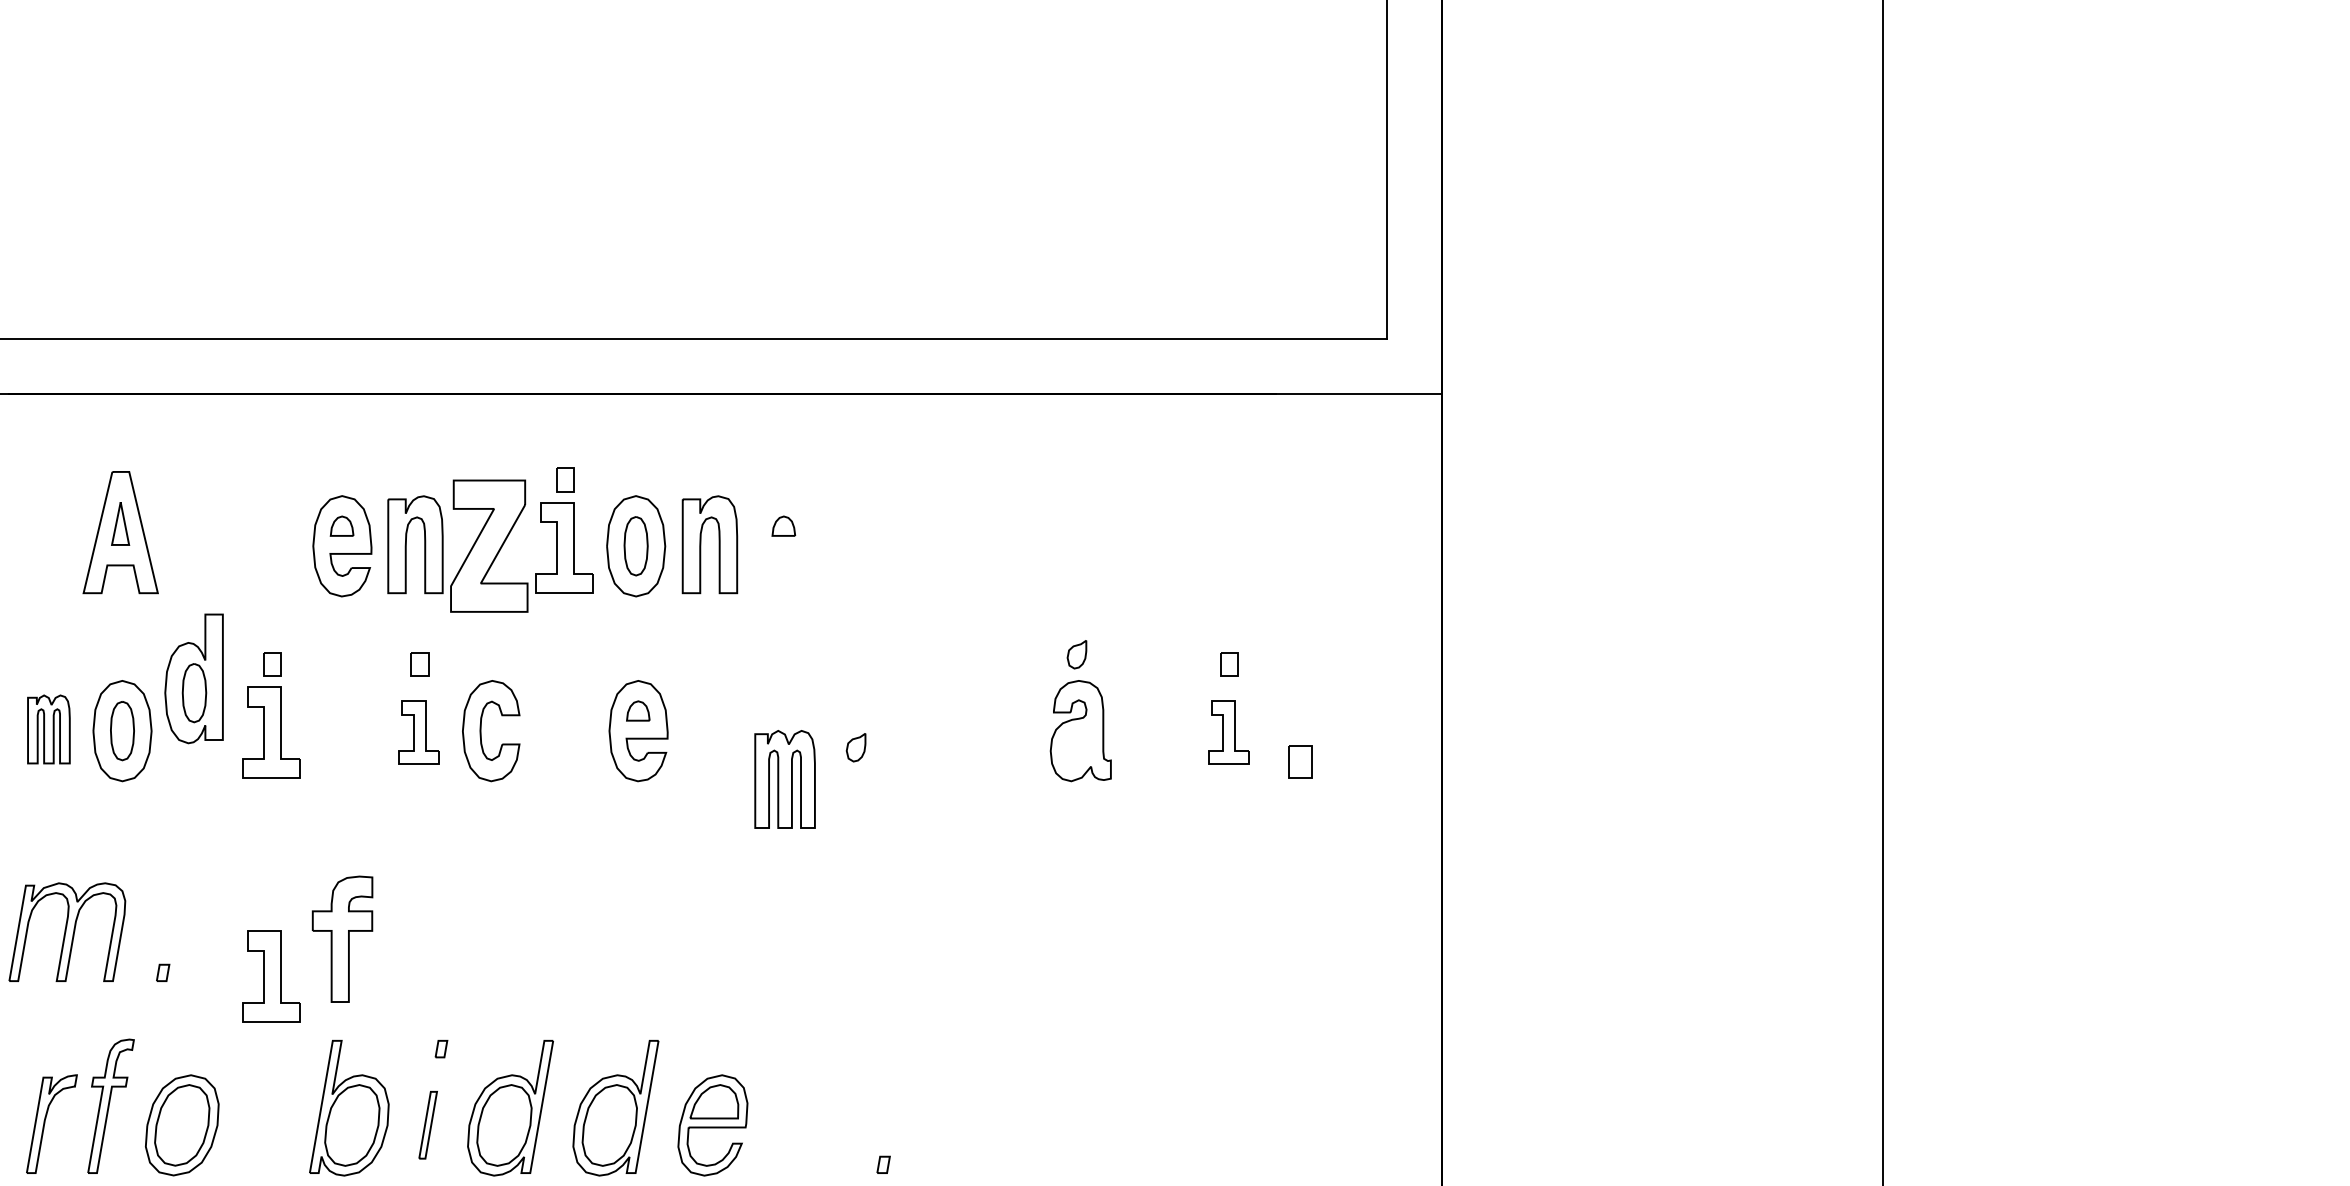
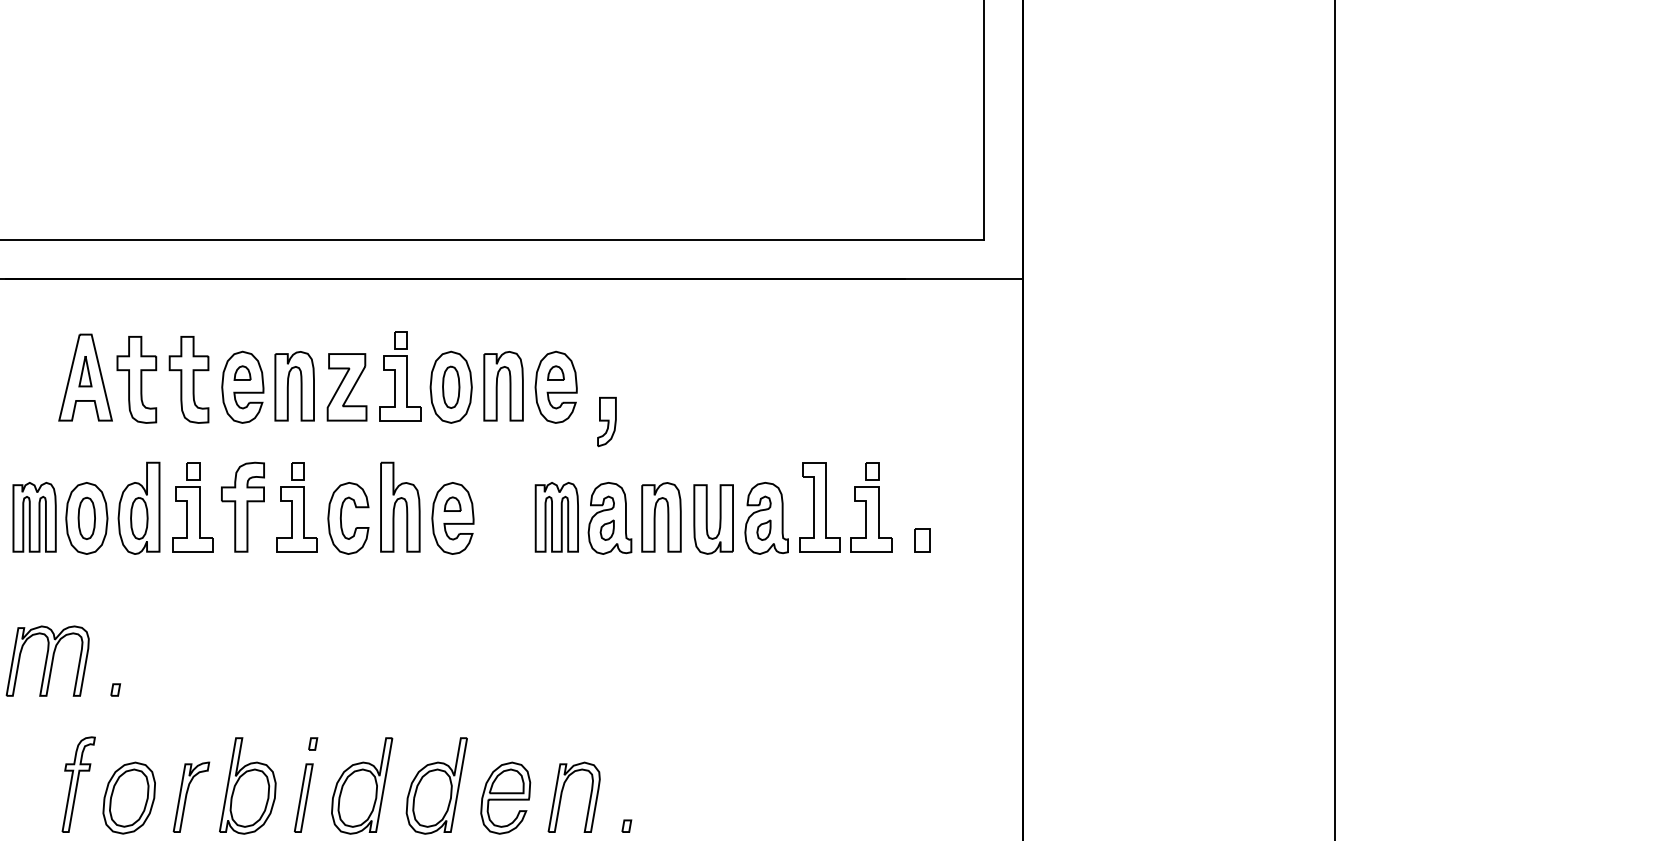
part: (192, 535) -> (136, 379), added
part: (266, 535) -> (189, 379), added
part: (489, 546) -> (347, 387), size x0.71
part: (784, 546) -> (556, 387), added
part: (855, 595) -> (606, 422), added
part: (1076, 654) -> (763, 530), moved
part: (193, 678) -> (138, 508), moved
part: (557, 713) -> (395, 505), added
part: (1155, 715) -> (819, 507), added
part: (48, 729) -> (34, 517), size x1.43
part: (923, 729) -> (655, 517), added
part: (859, 731) -> (609, 518), added
part: (418, 732) -> (296, 519), size x1.43
part: (997, 732) -> (707, 519), added
part: (1228, 732) -> (871, 519), size x1.43
part: (784, 779) -> (556, 517), moved
part: (342, 938) -> (242, 506), moved
part: (271, 976) -> (192, 692), removed
part: (792, 1120) -> (562, 794), added
part: (51, 1123) -> (191, 796), moved
part: (427, 1124) -> (303, 797), size x1.43

